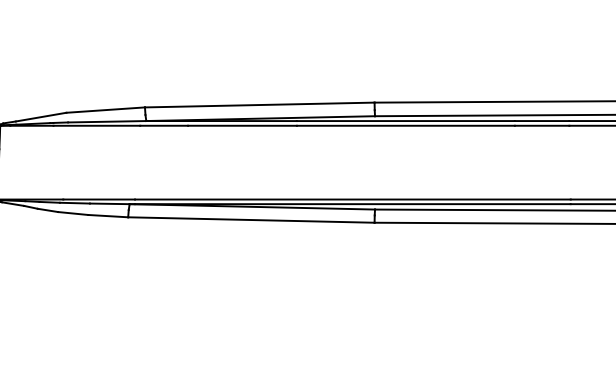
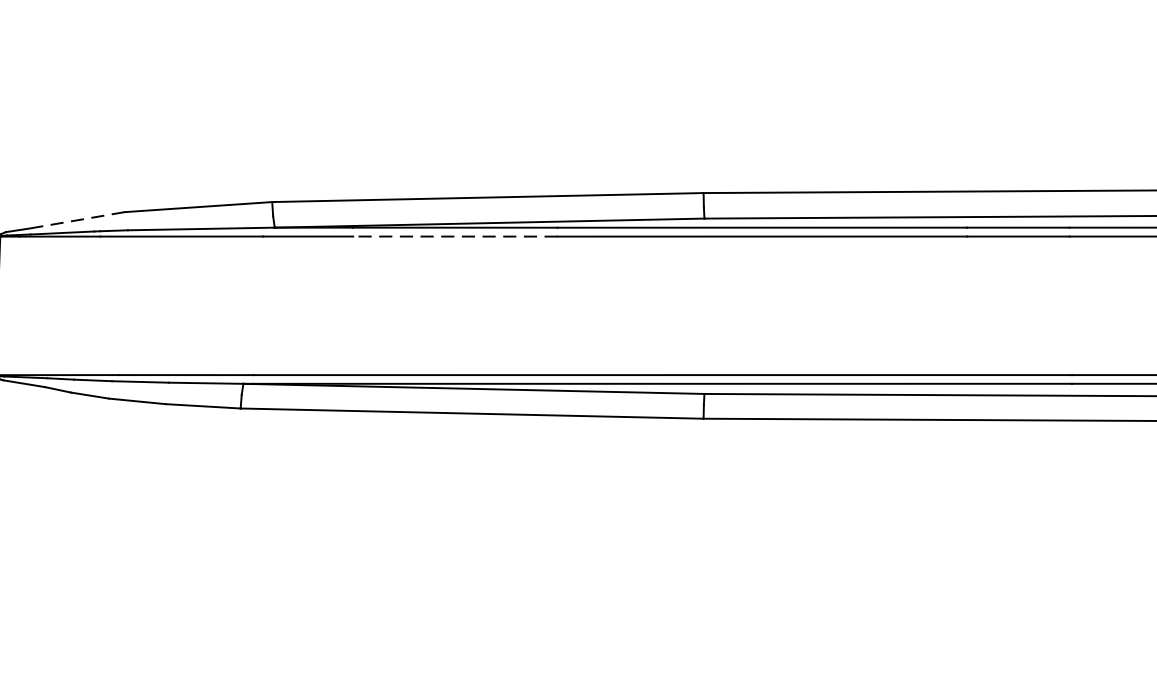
line: (41, 117) -> (77, 220), solid -> dashed
line: (242, 125) -> (455, 236), solid -> dashed

